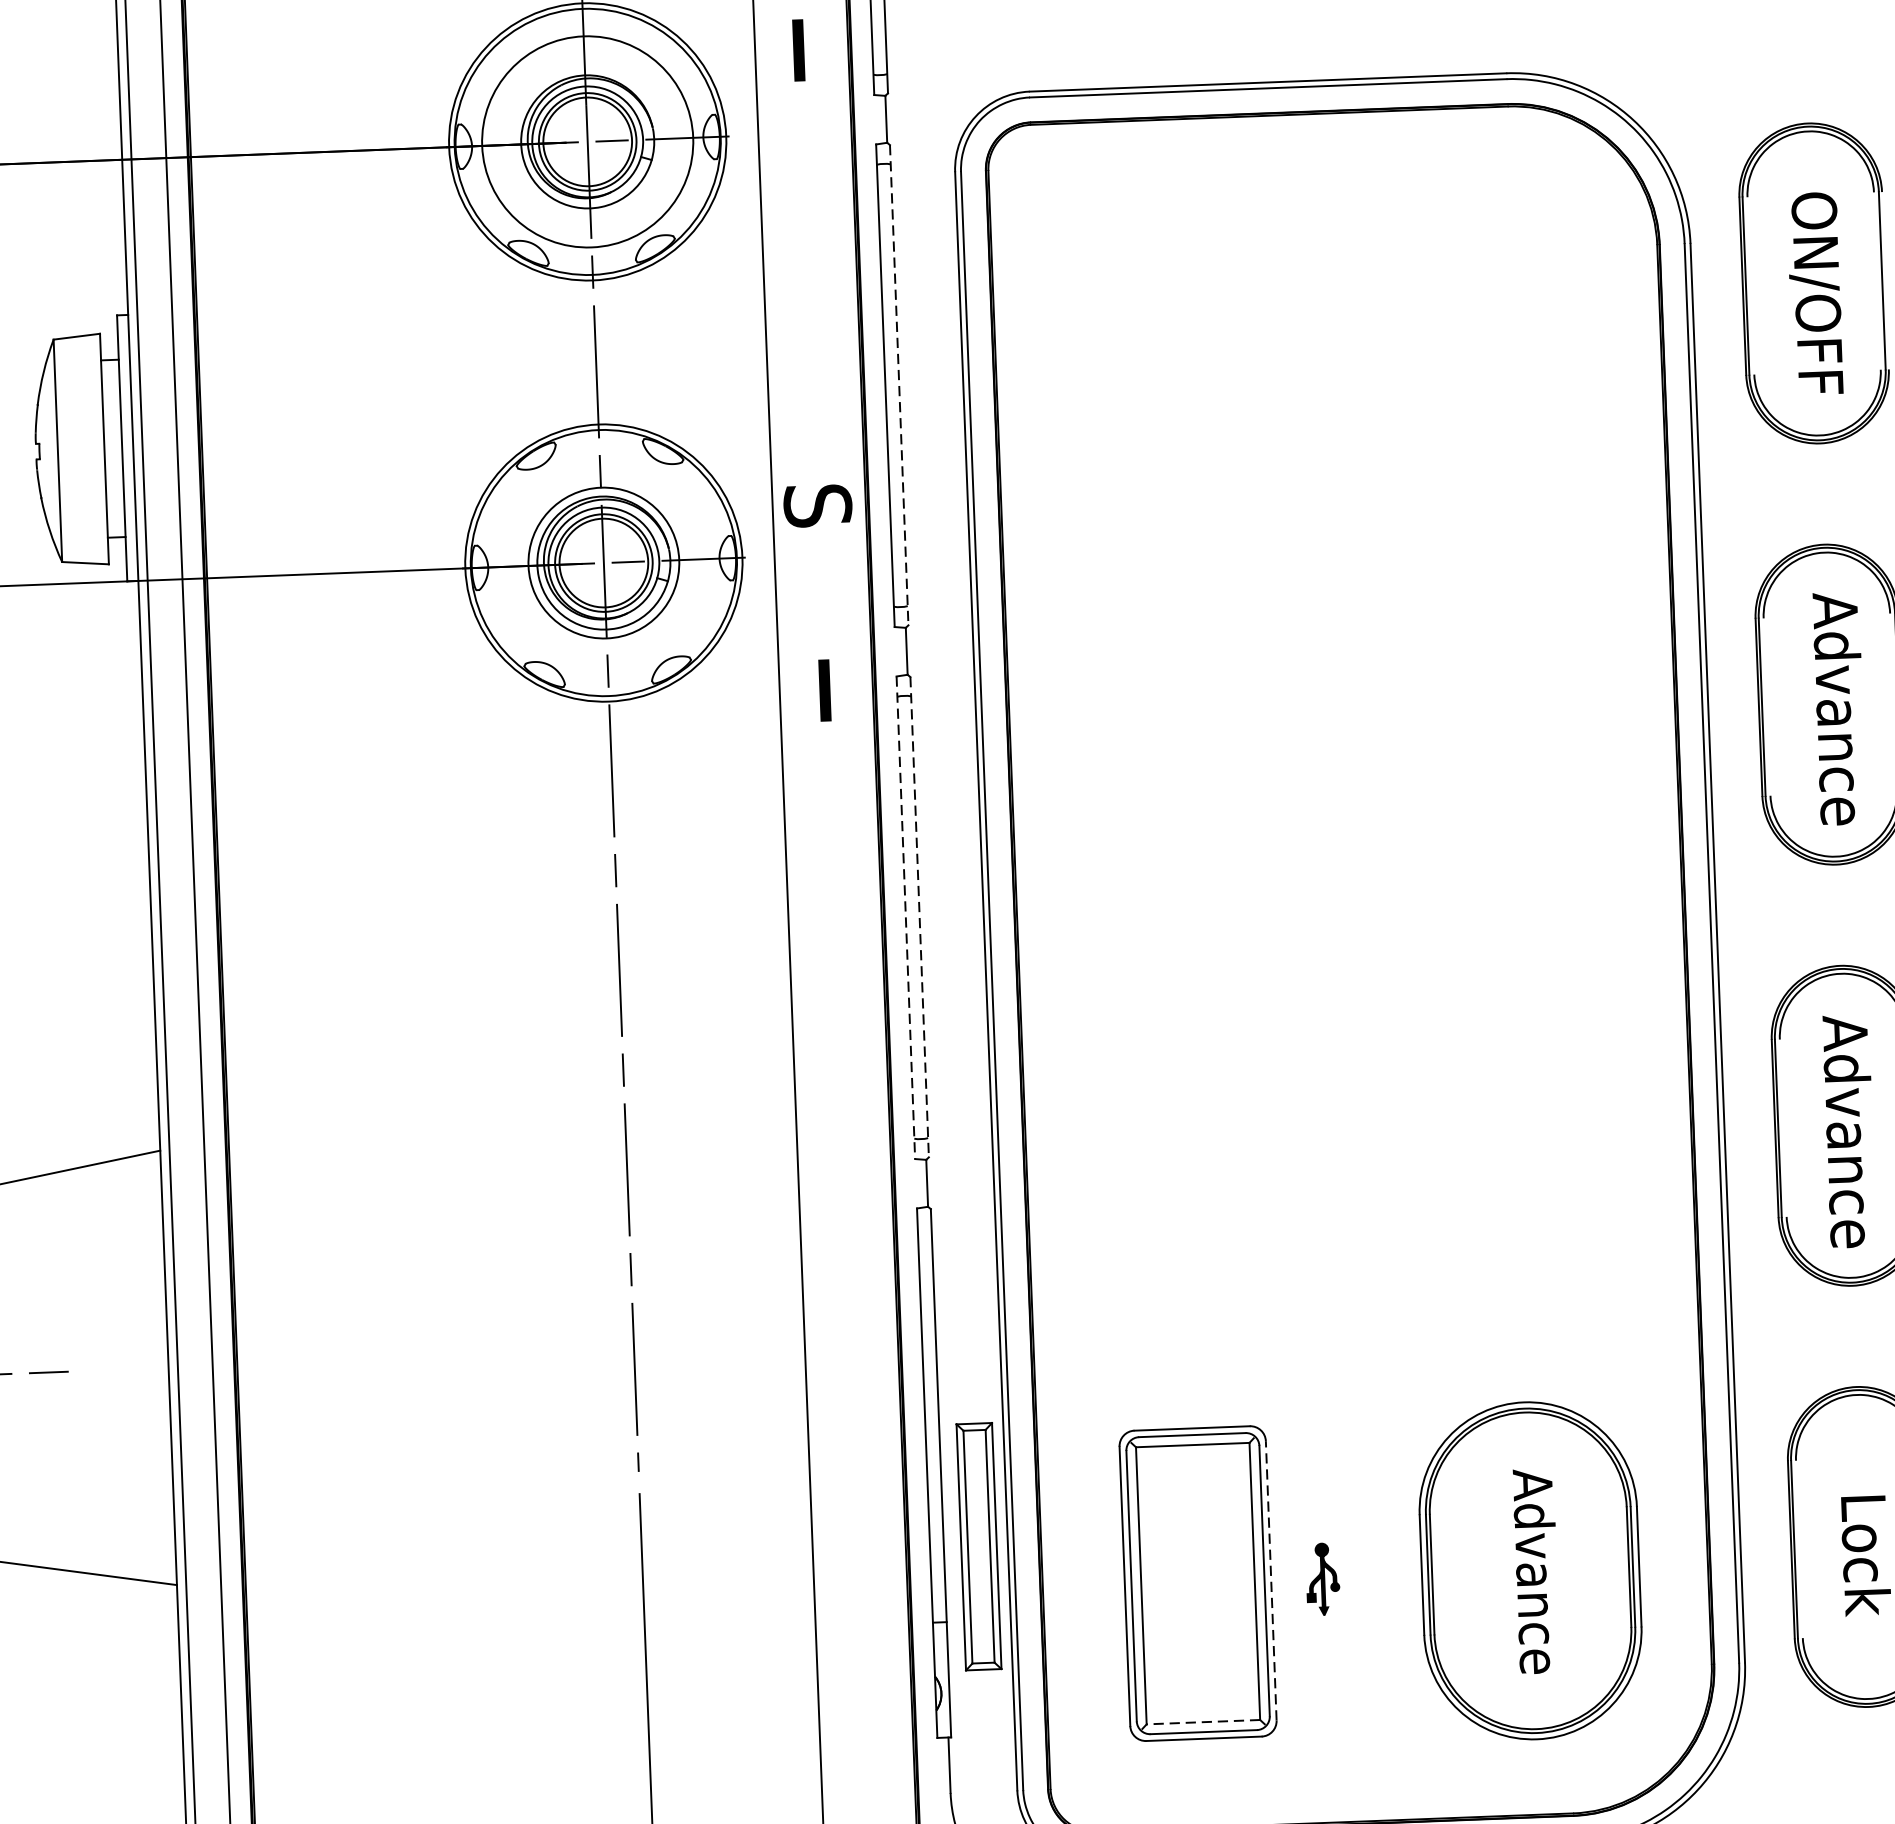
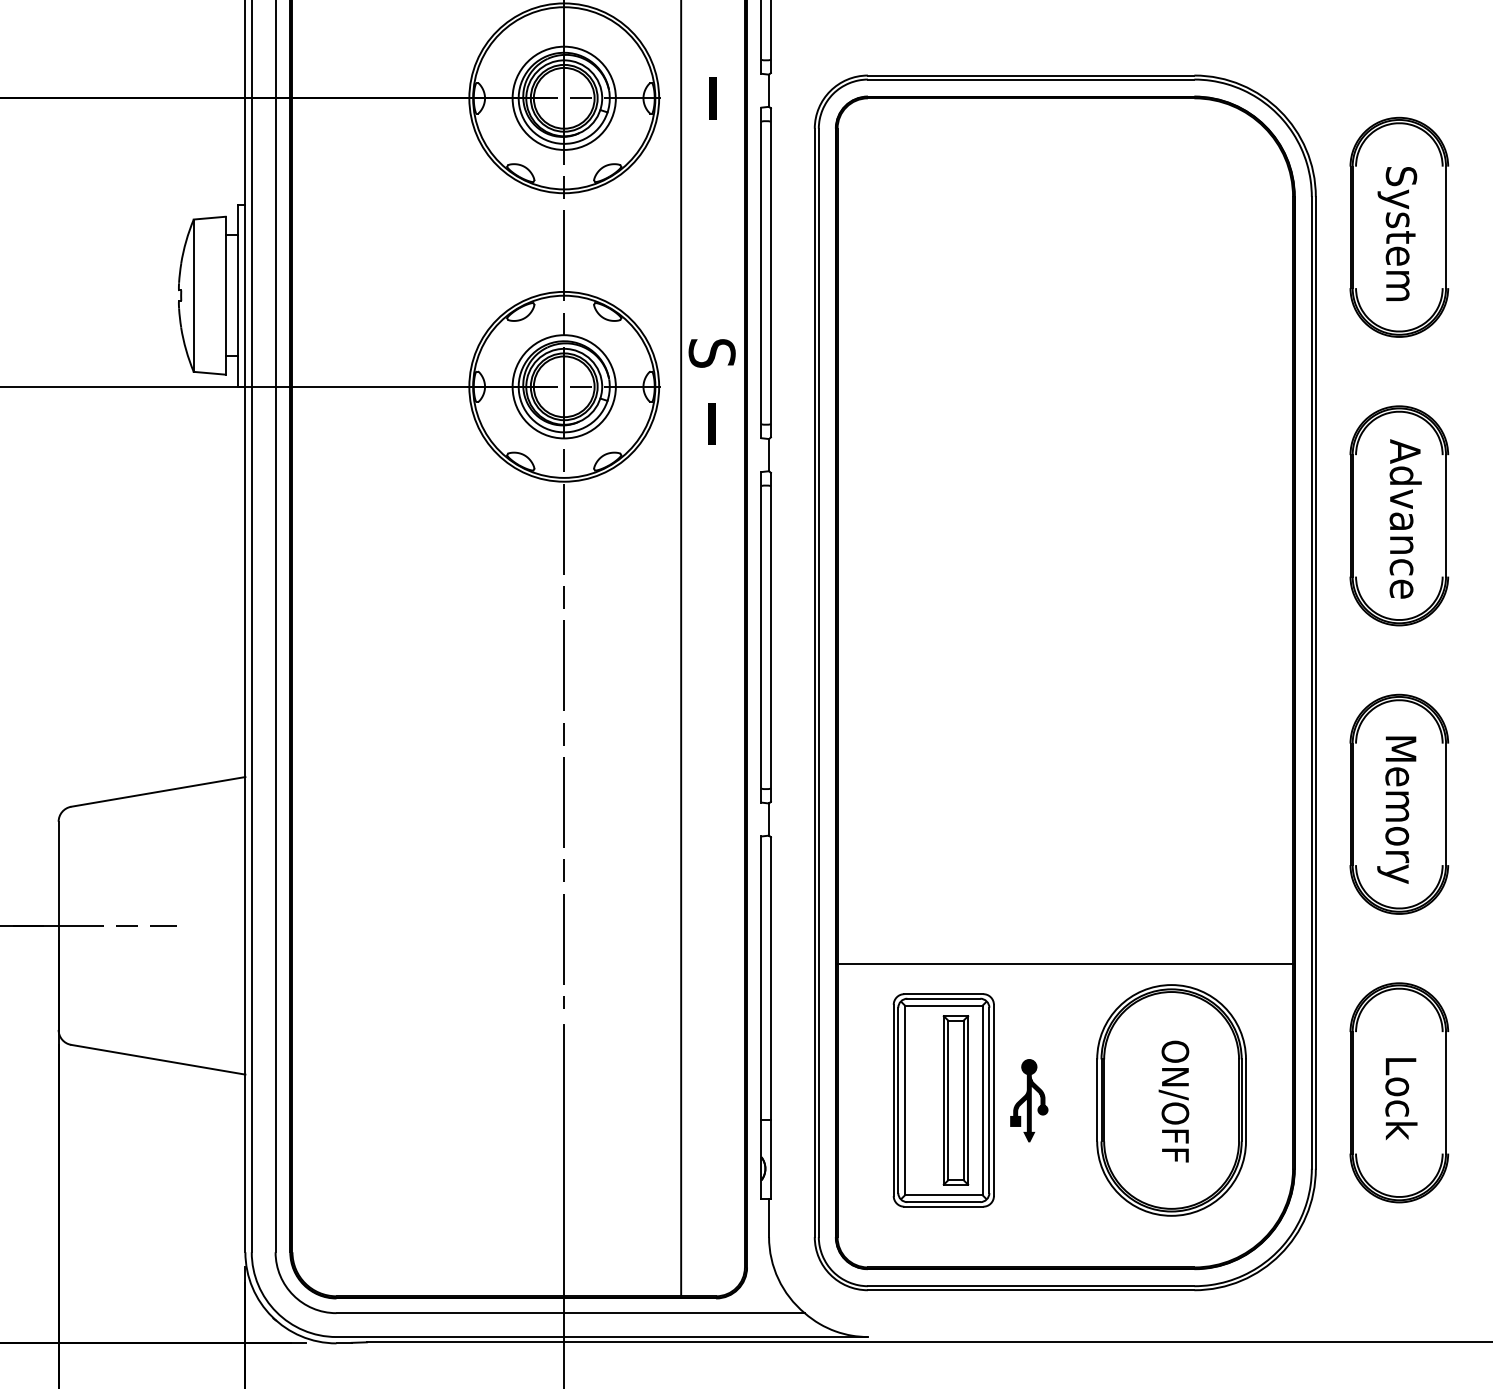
line: (798, 50) -> (712, 98), moved
circle: (586, 140) -> (563, 97), size x0.71
text: (1811, 293) -> (1397, 234), ON/OFF -> System
line: (898, 386) -> (770, 273), dashed -> solid
line: (824, 690) -> (711, 423), moved
line: (905, 917) -> (761, 637), dashed -> solid
line: (919, 917) -> (770, 637), dashed -> solid
text: (1844, 1131) -> (1397, 808), Advance -> Memory
line: (1368, 1376) -> (1065, 963), added
part: (978, 1546) -> (955, 1100), moved
text: (1533, 1570) -> (1173, 1100), Advance -> ON/OFF
part: (1323, 1578) -> (1029, 1100), size x1.67
line: (1270, 1580) -> (993, 1100), dashed -> solid
line: (1202, 1722) -> (943, 1195), dashed -> solid

